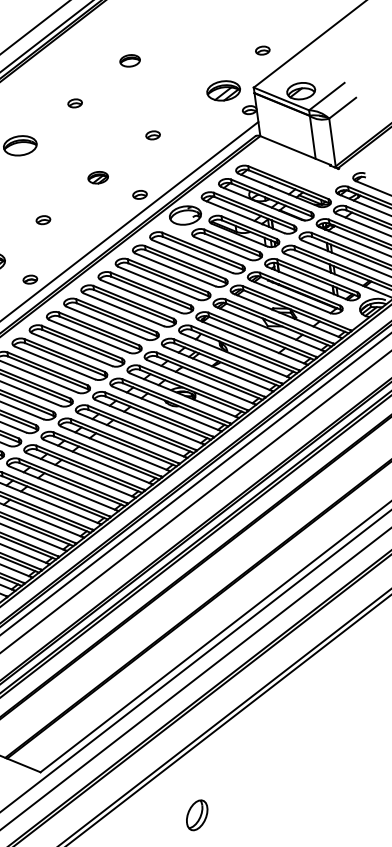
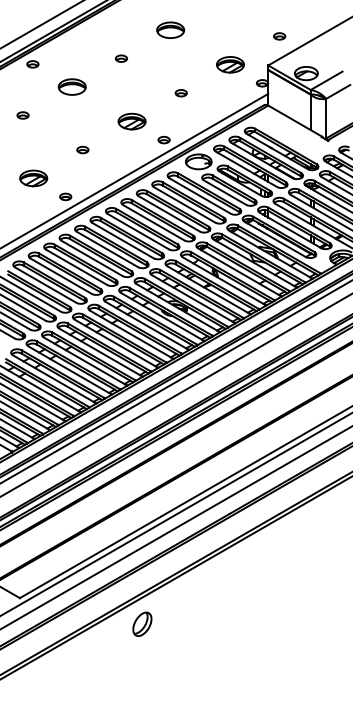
part: (129, 60) -> (170, 29), size x1.67
part: (223, 90) -> (230, 64), moved
part: (97, 177) -> (131, 121), size x1.67
part: (197, 814) -> (142, 623), moved

